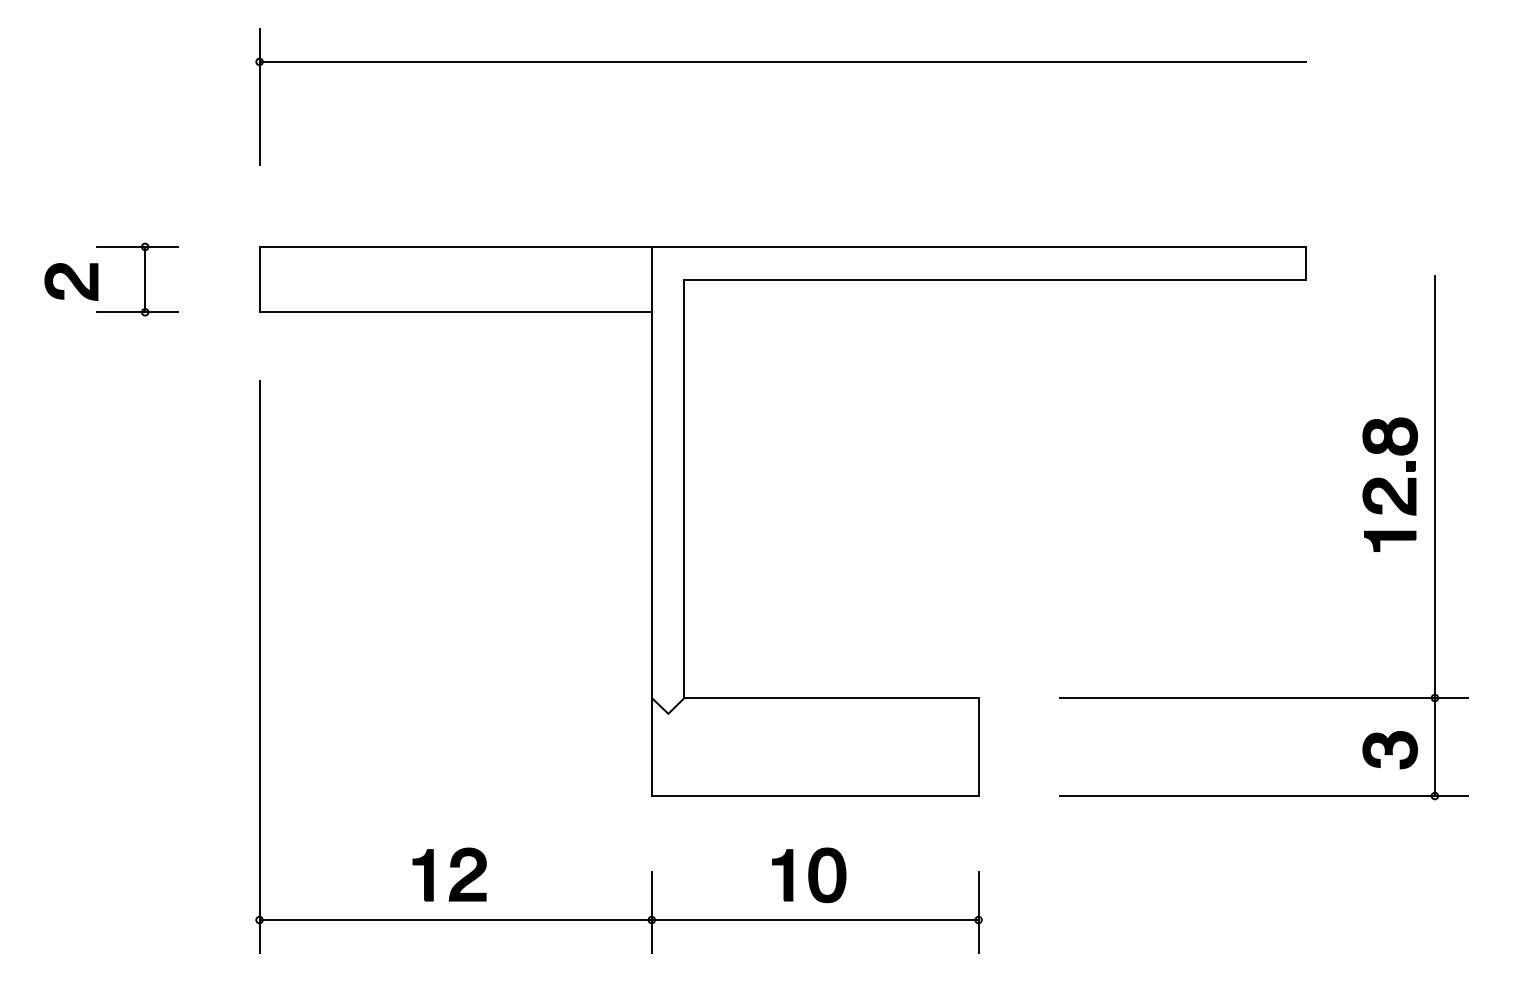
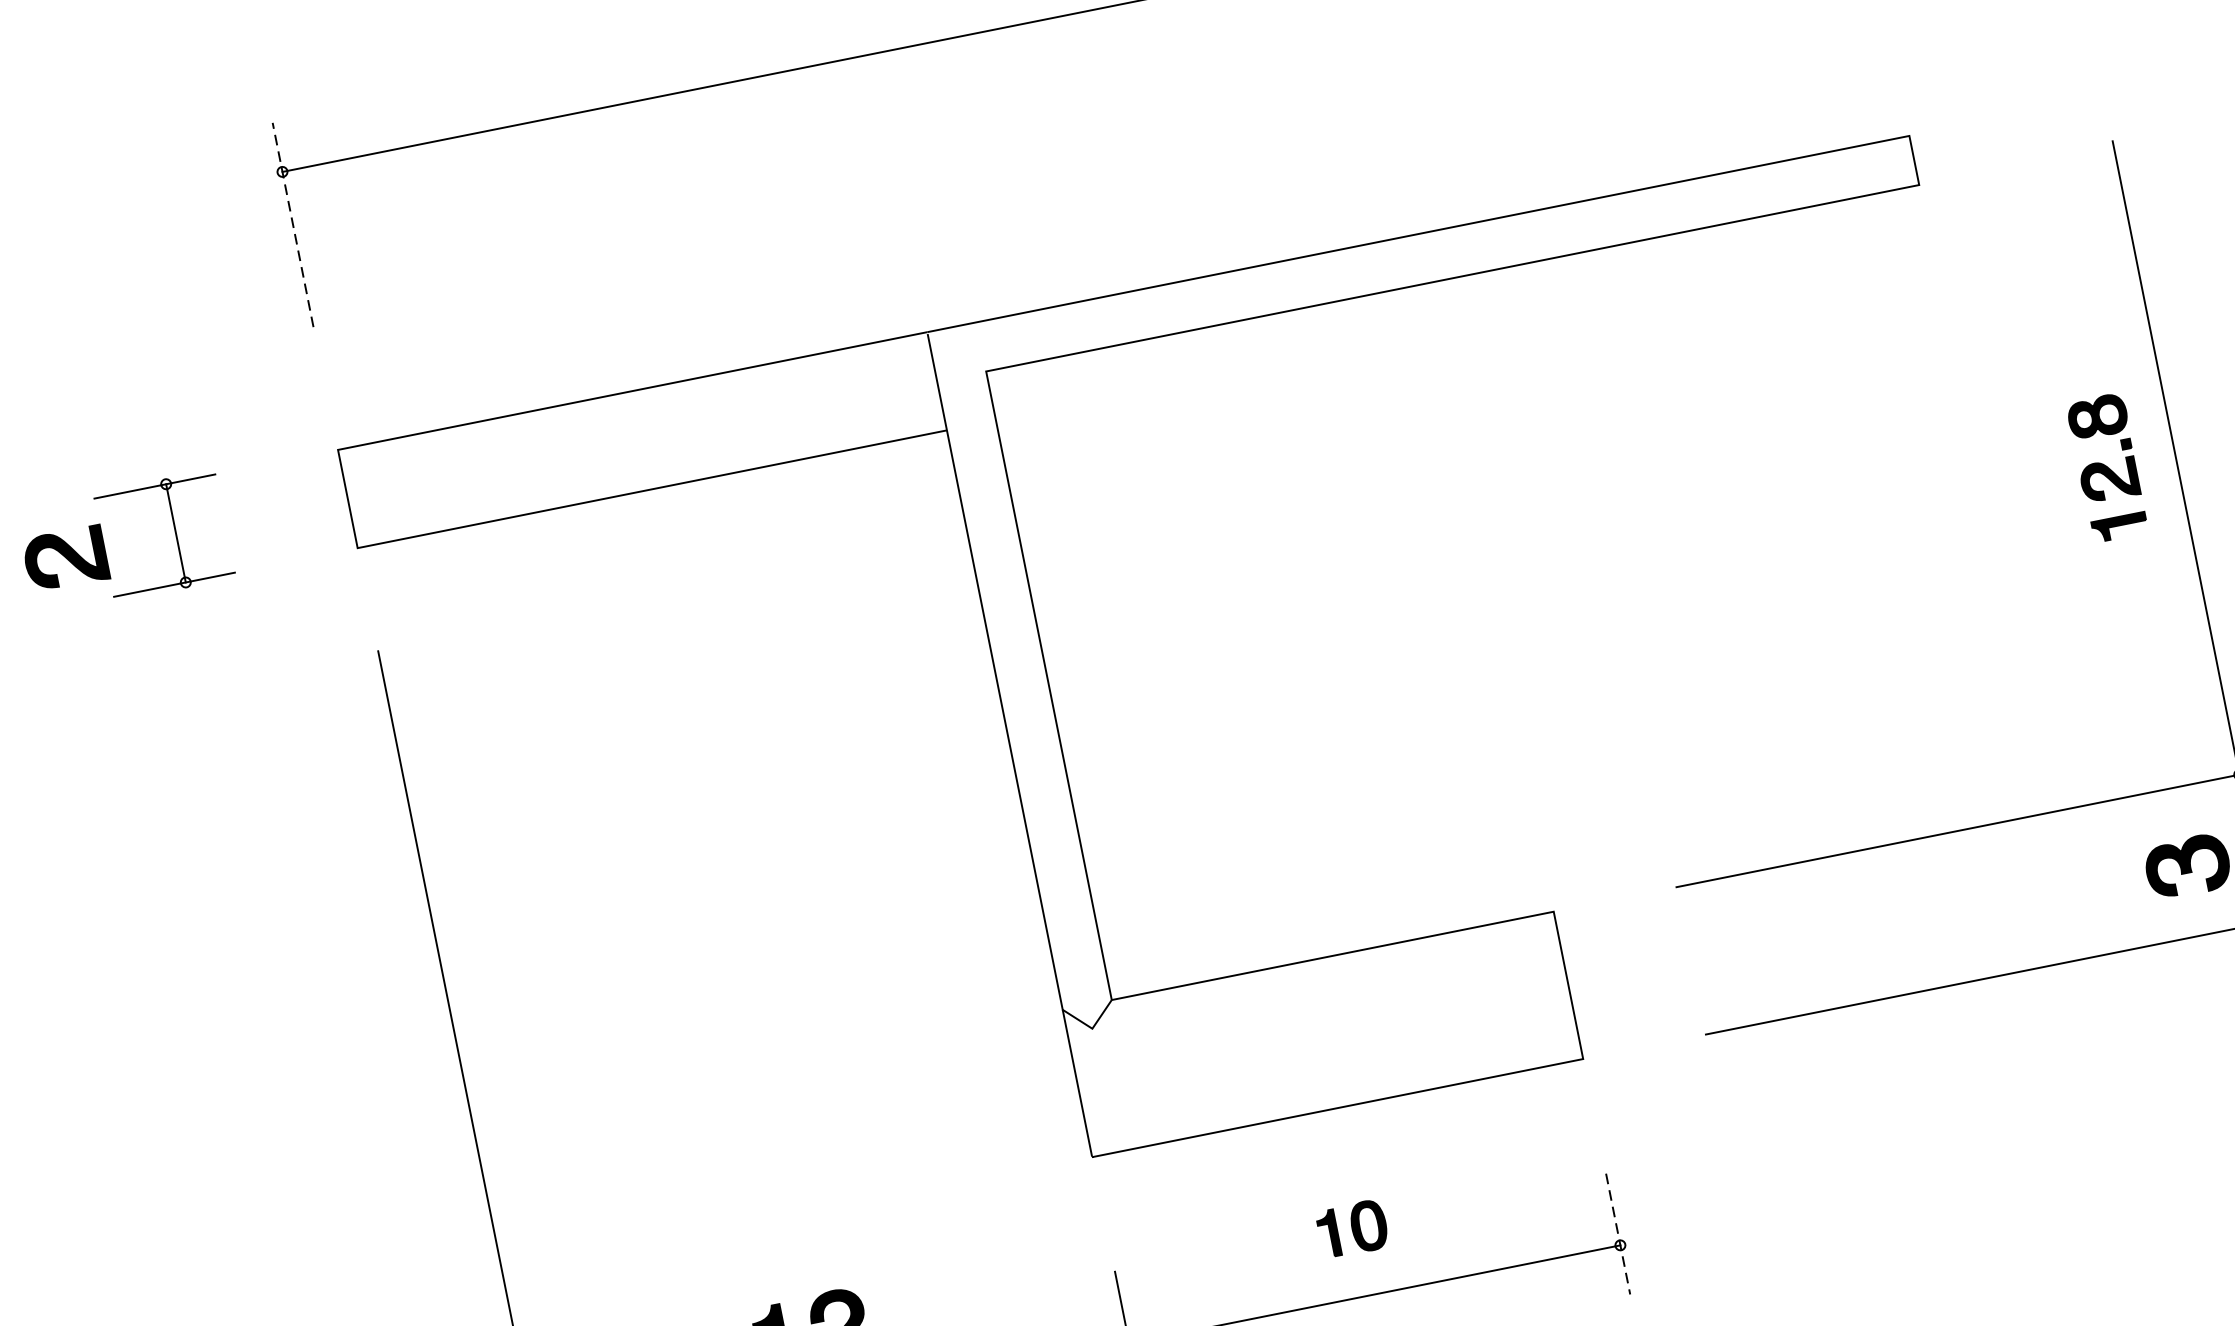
line: (259, 97) -> (293, 225), solid -> dashed
part: (1389, 484) -> (2106, 467), size x0.7
part: (809, 875) -> (1352, 1229), size x0.6
line: (978, 913) -> (1618, 1235), solid -> dashed

